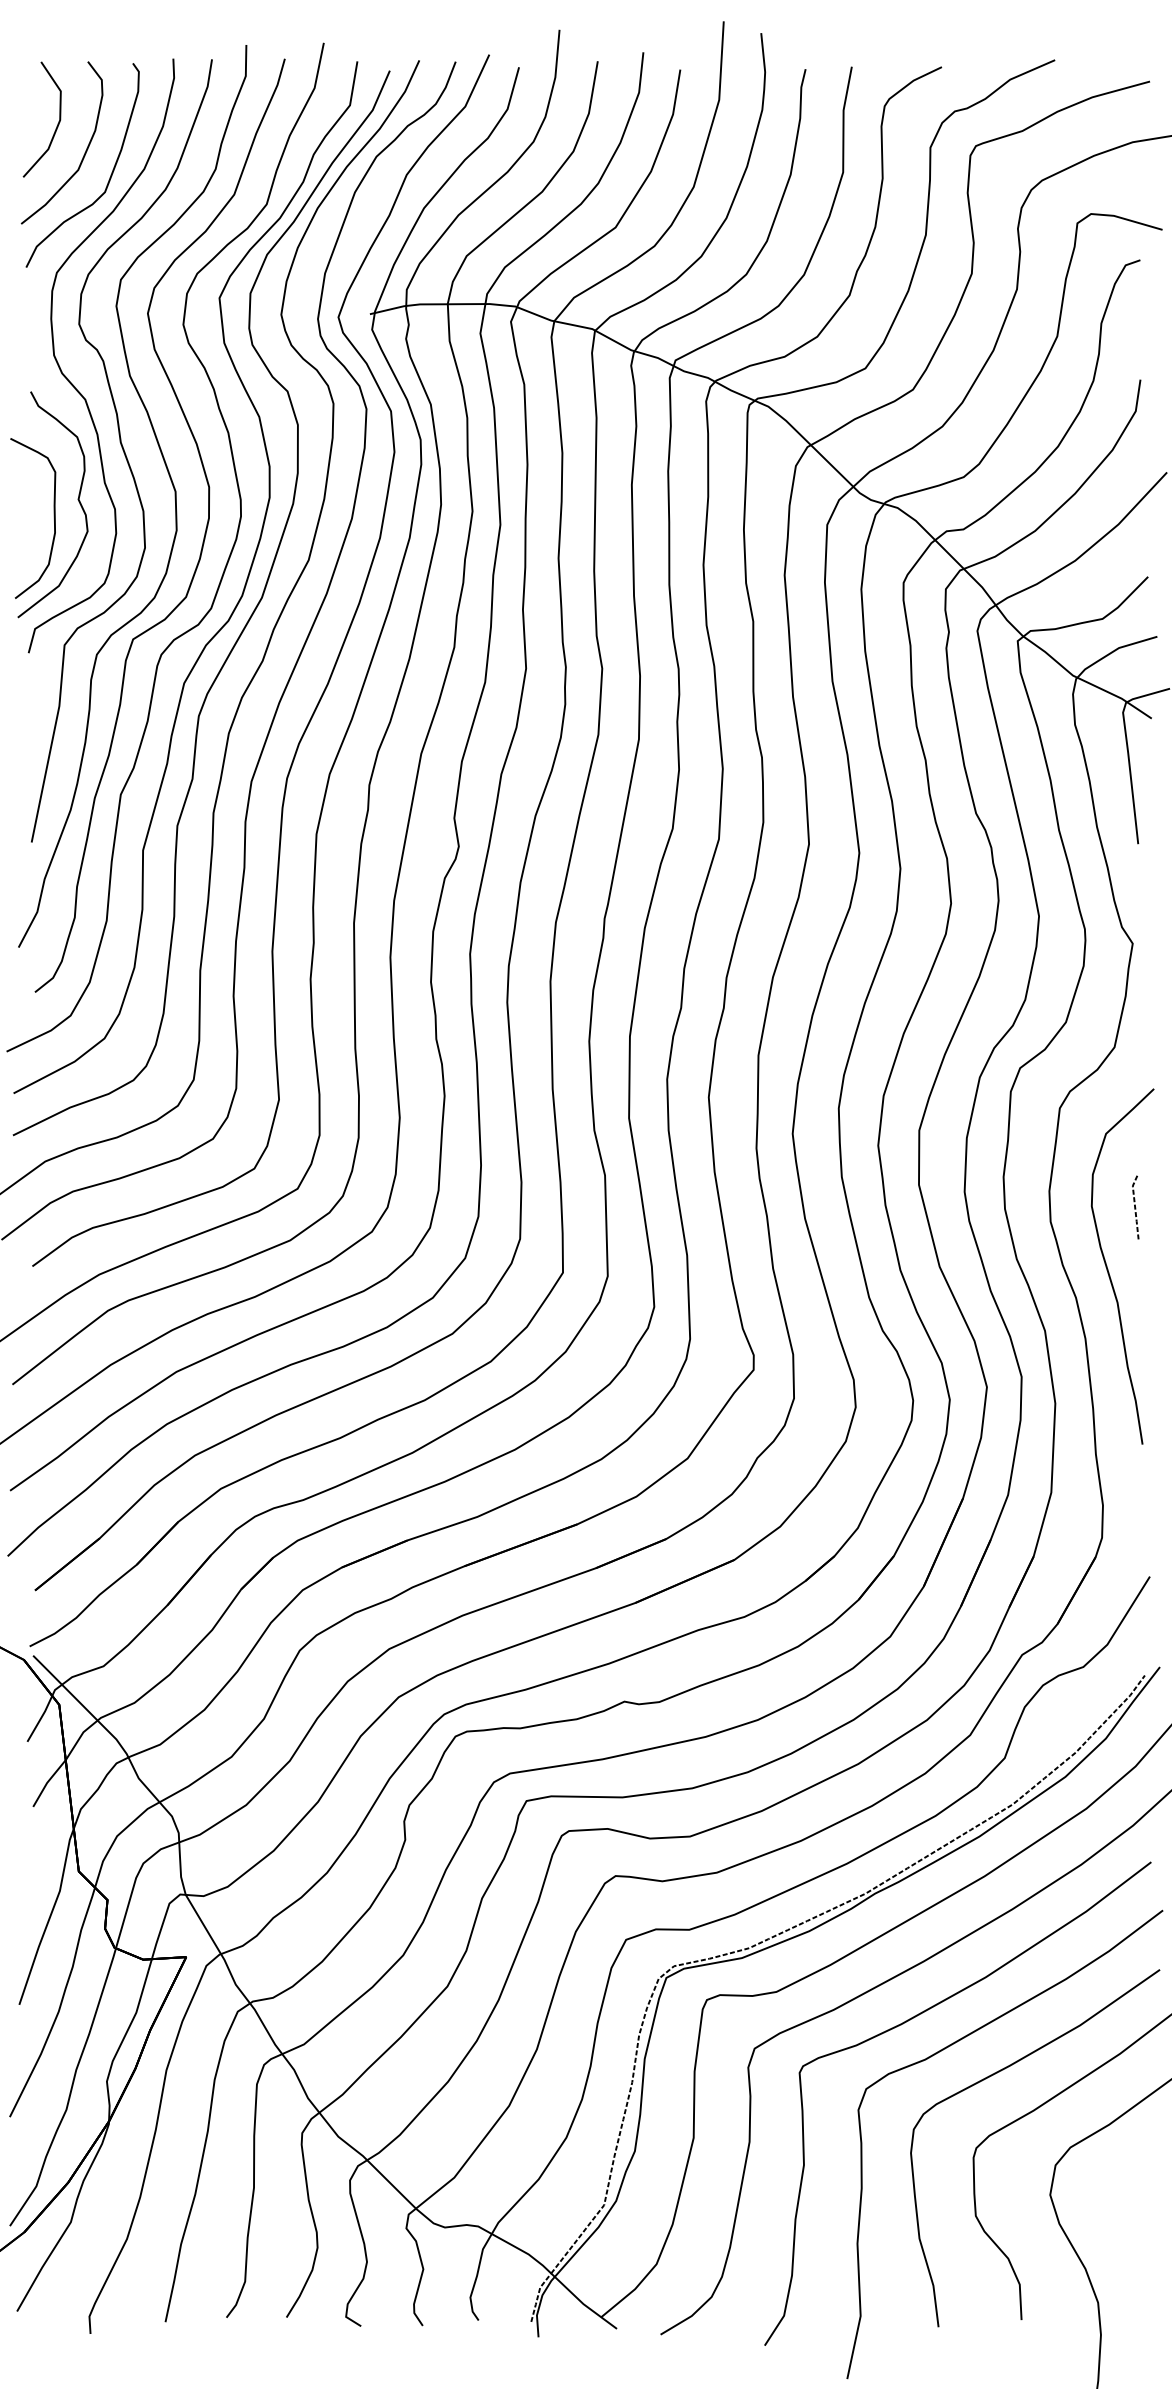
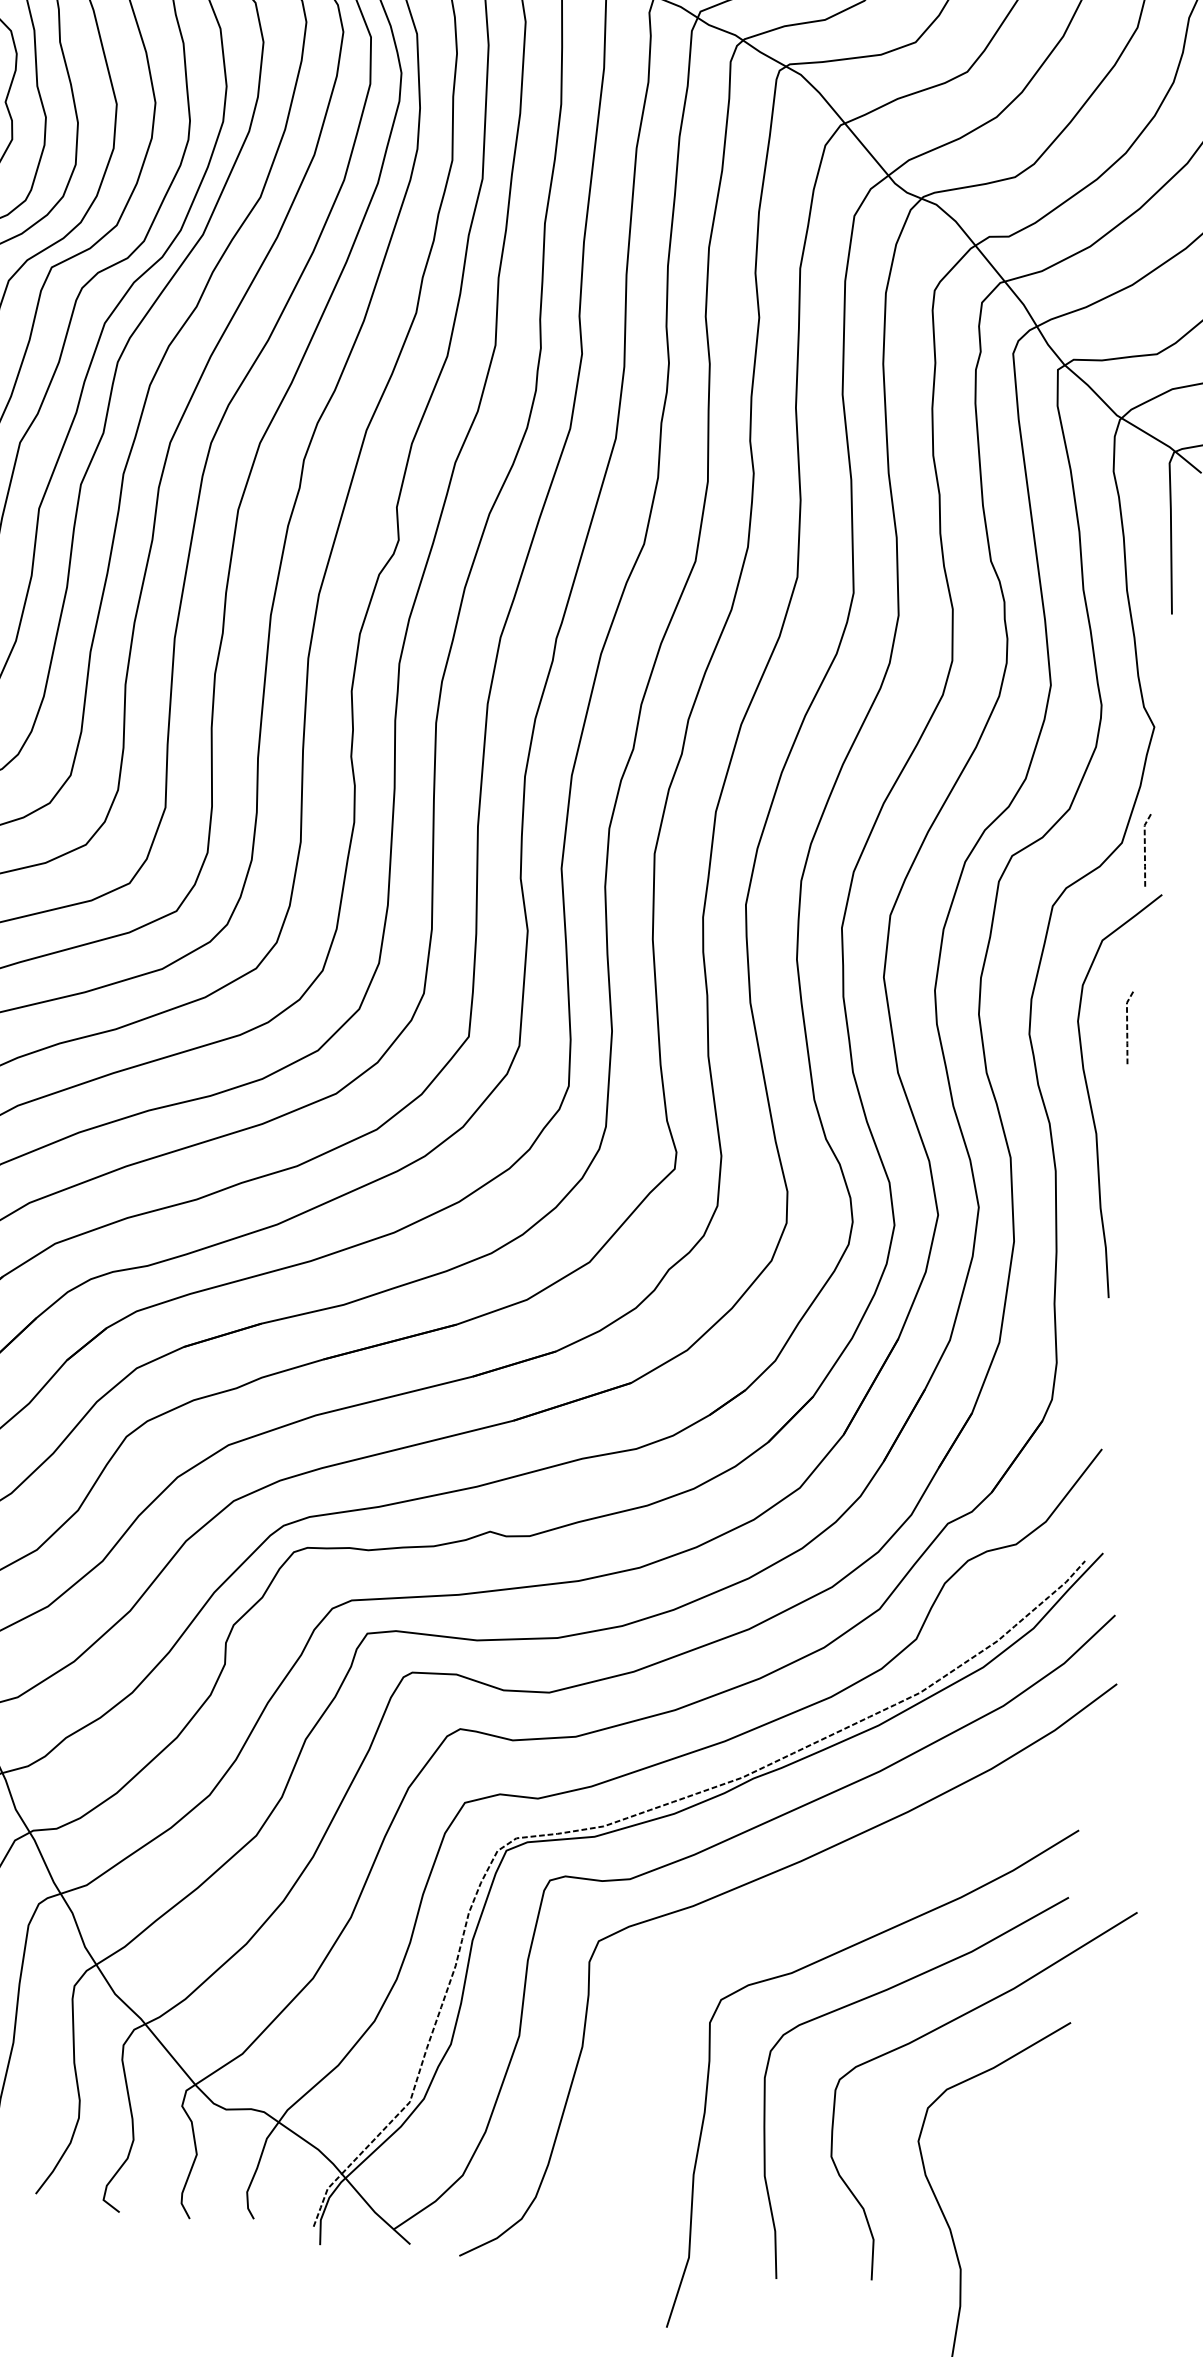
line: (1135, 1051) -> (1145, 850), added
curve: (912, 2019) -> (781, 1926), removed

